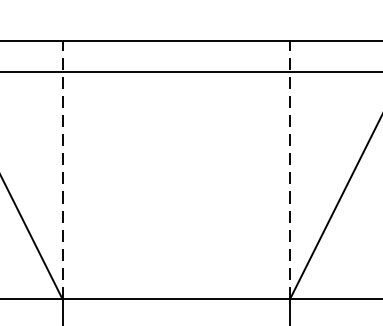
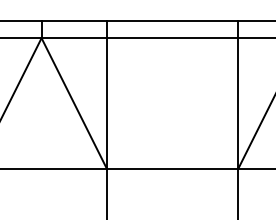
line: (63, 169) -> (107, 94), dashed -> solid
line: (290, 169) -> (238, 94), dashed -> solid

